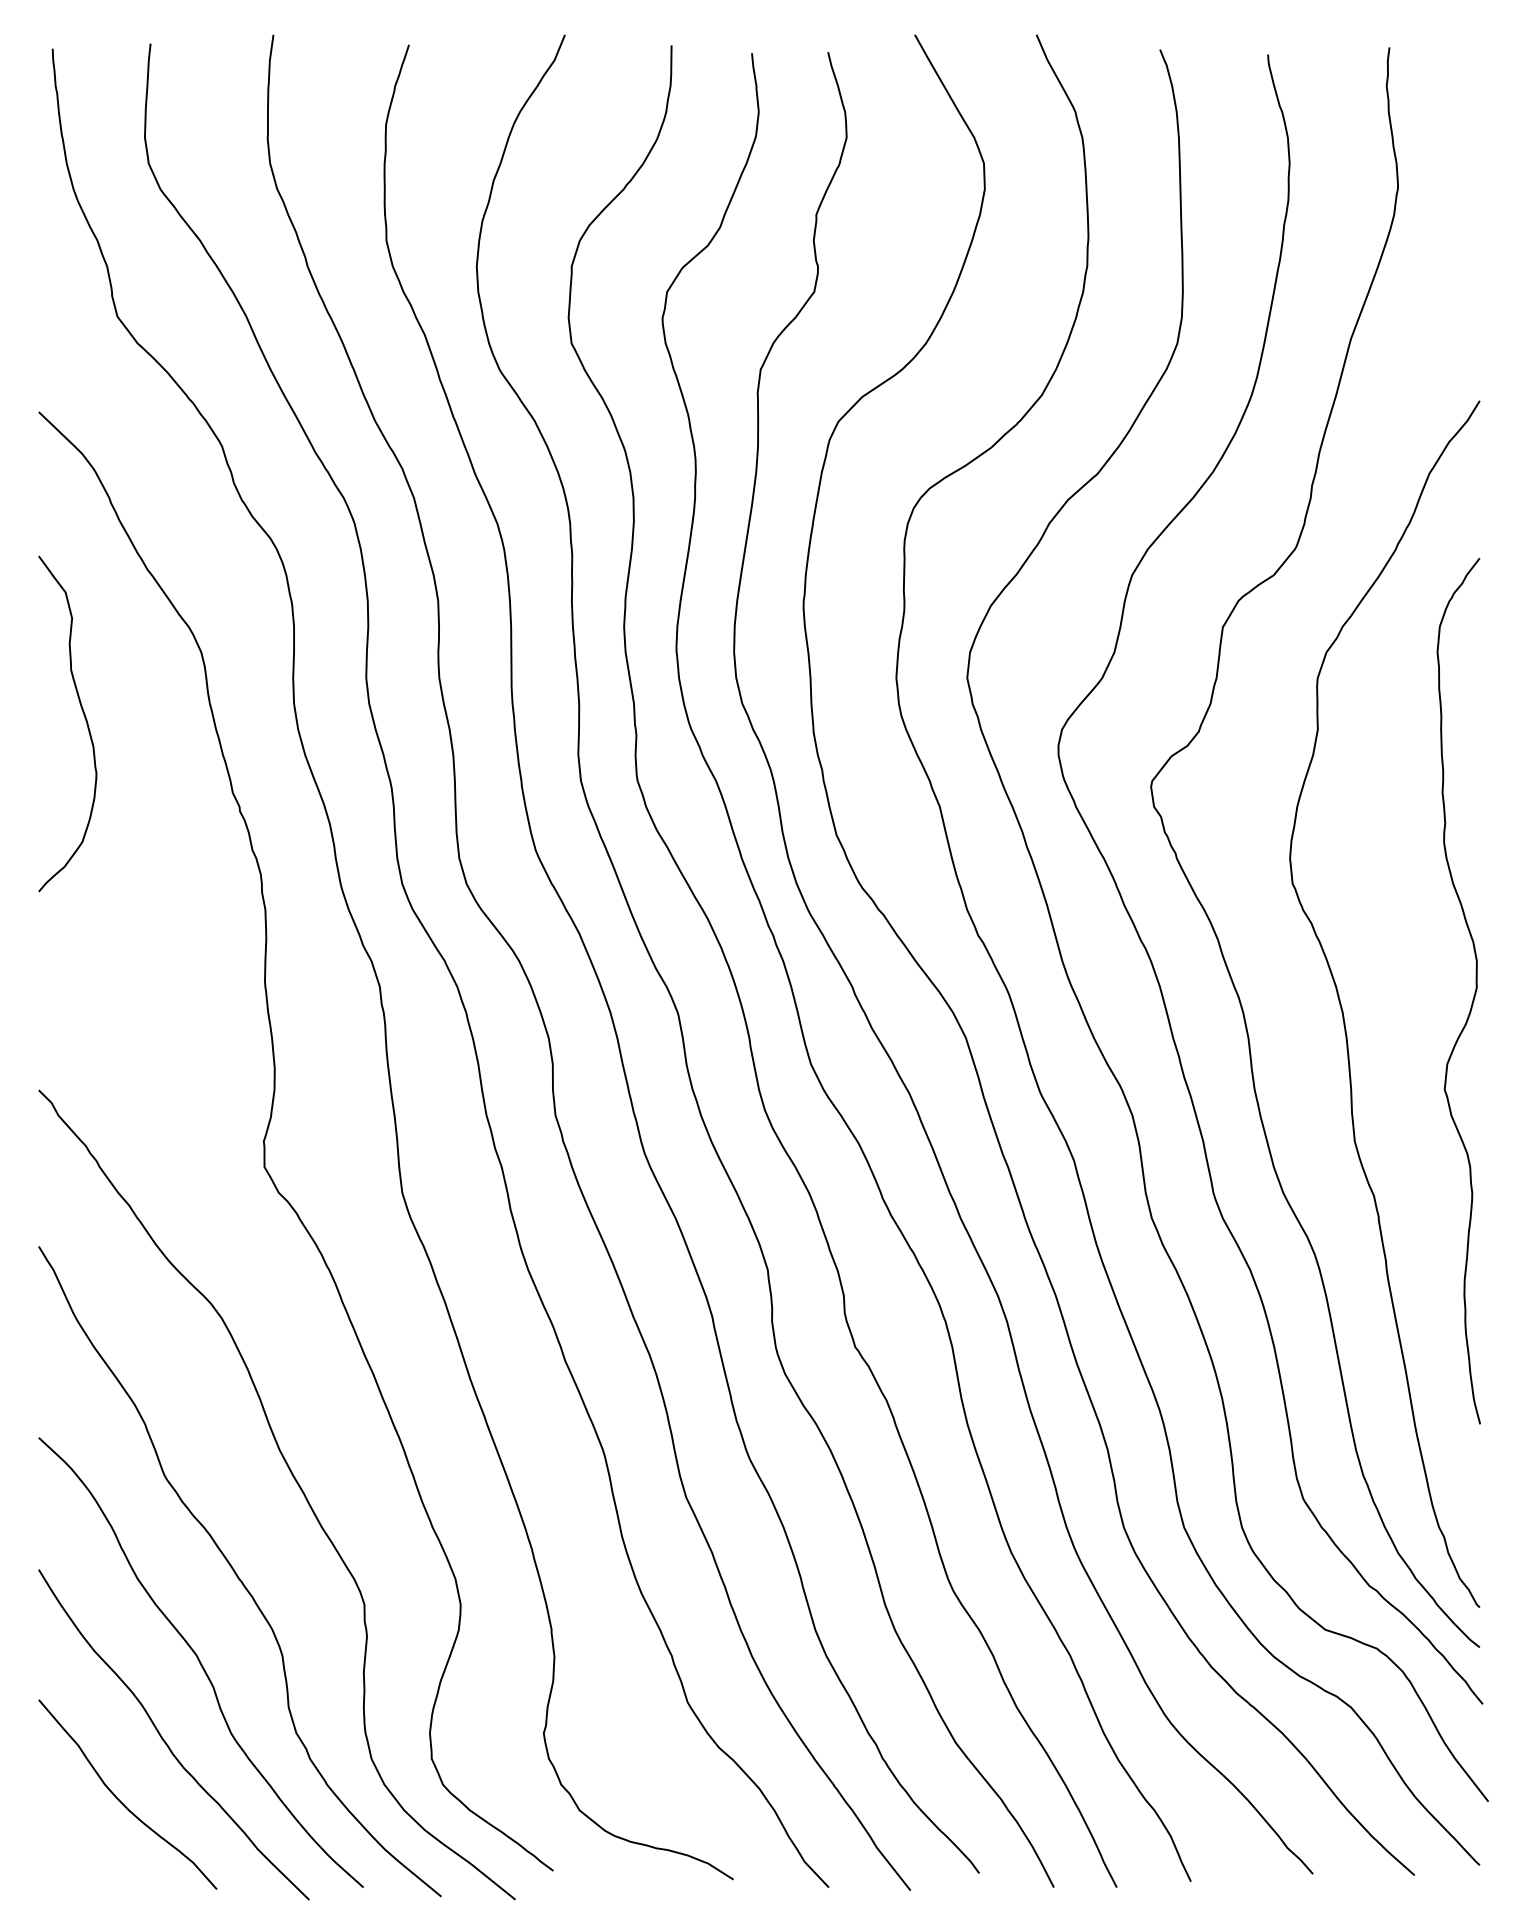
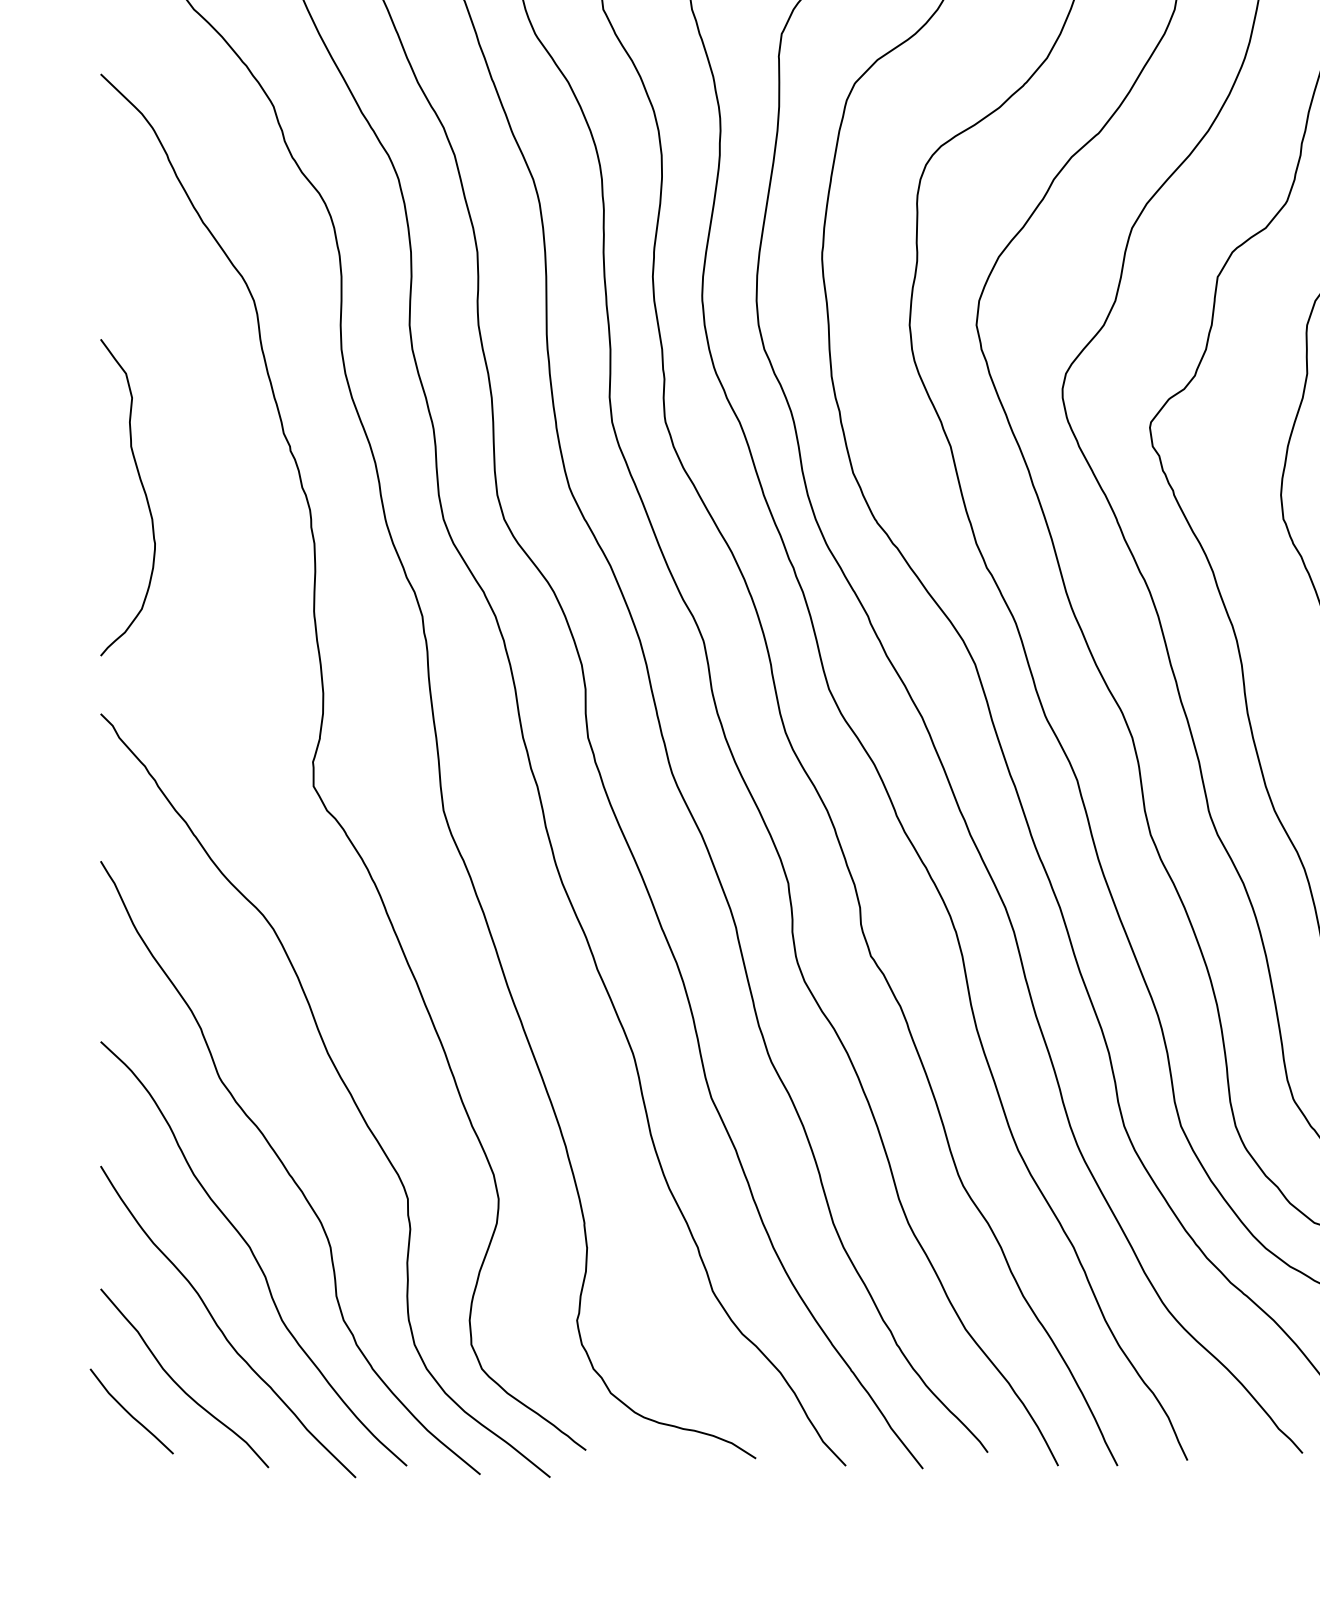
curve: (84, 718) -> (143, 492), moved
curve: (69, 1831) -> (129, 1413), added

